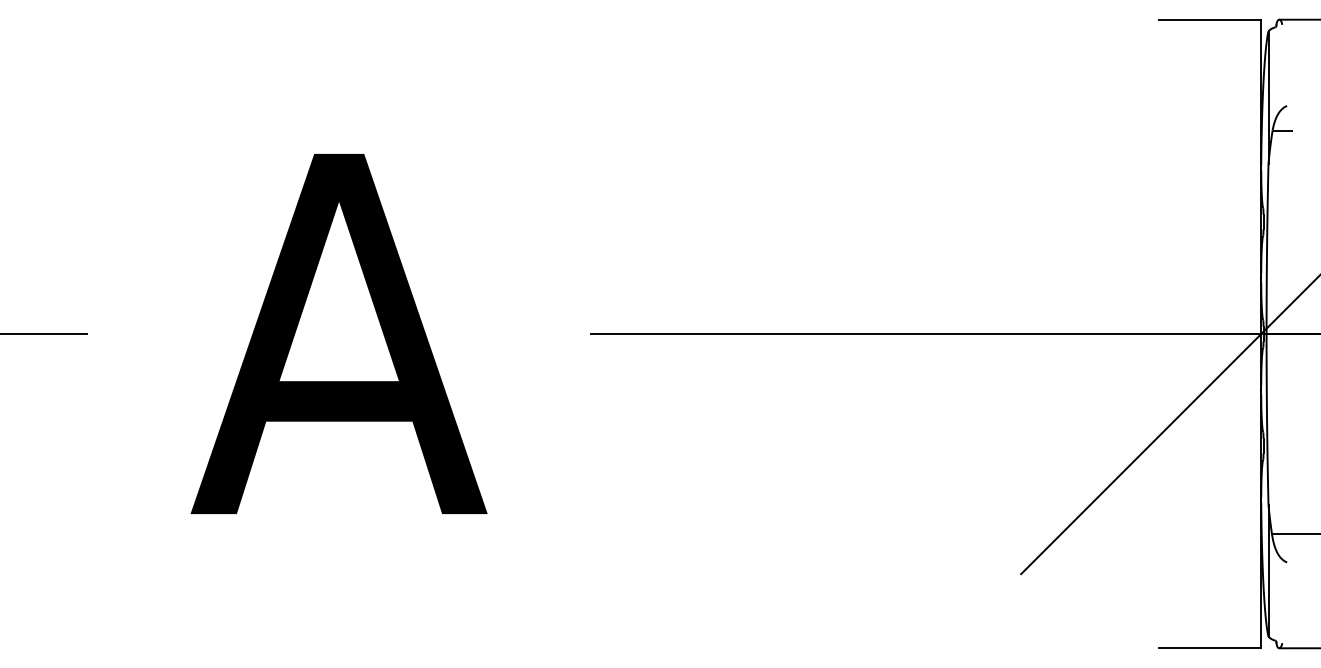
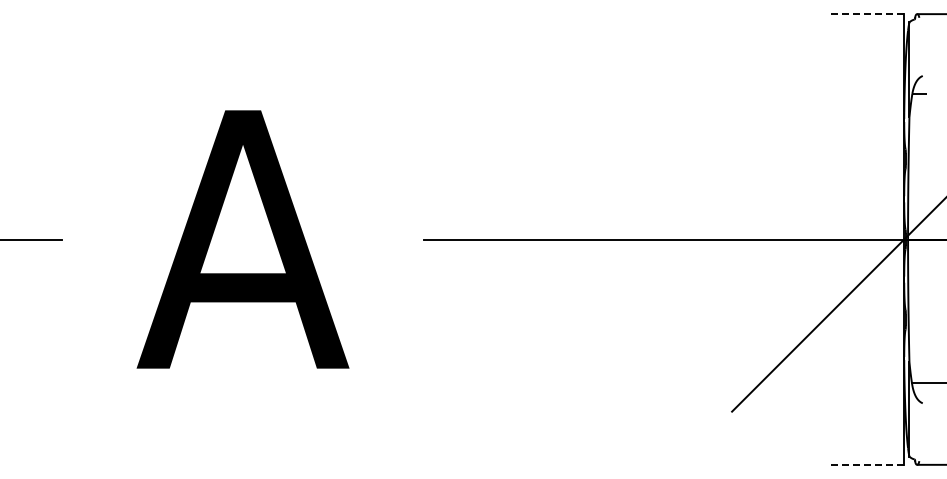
line: (1210, 20) -> (867, 14), solid -> dashed
line: (1210, 647) -> (867, 464), solid -> dashed

